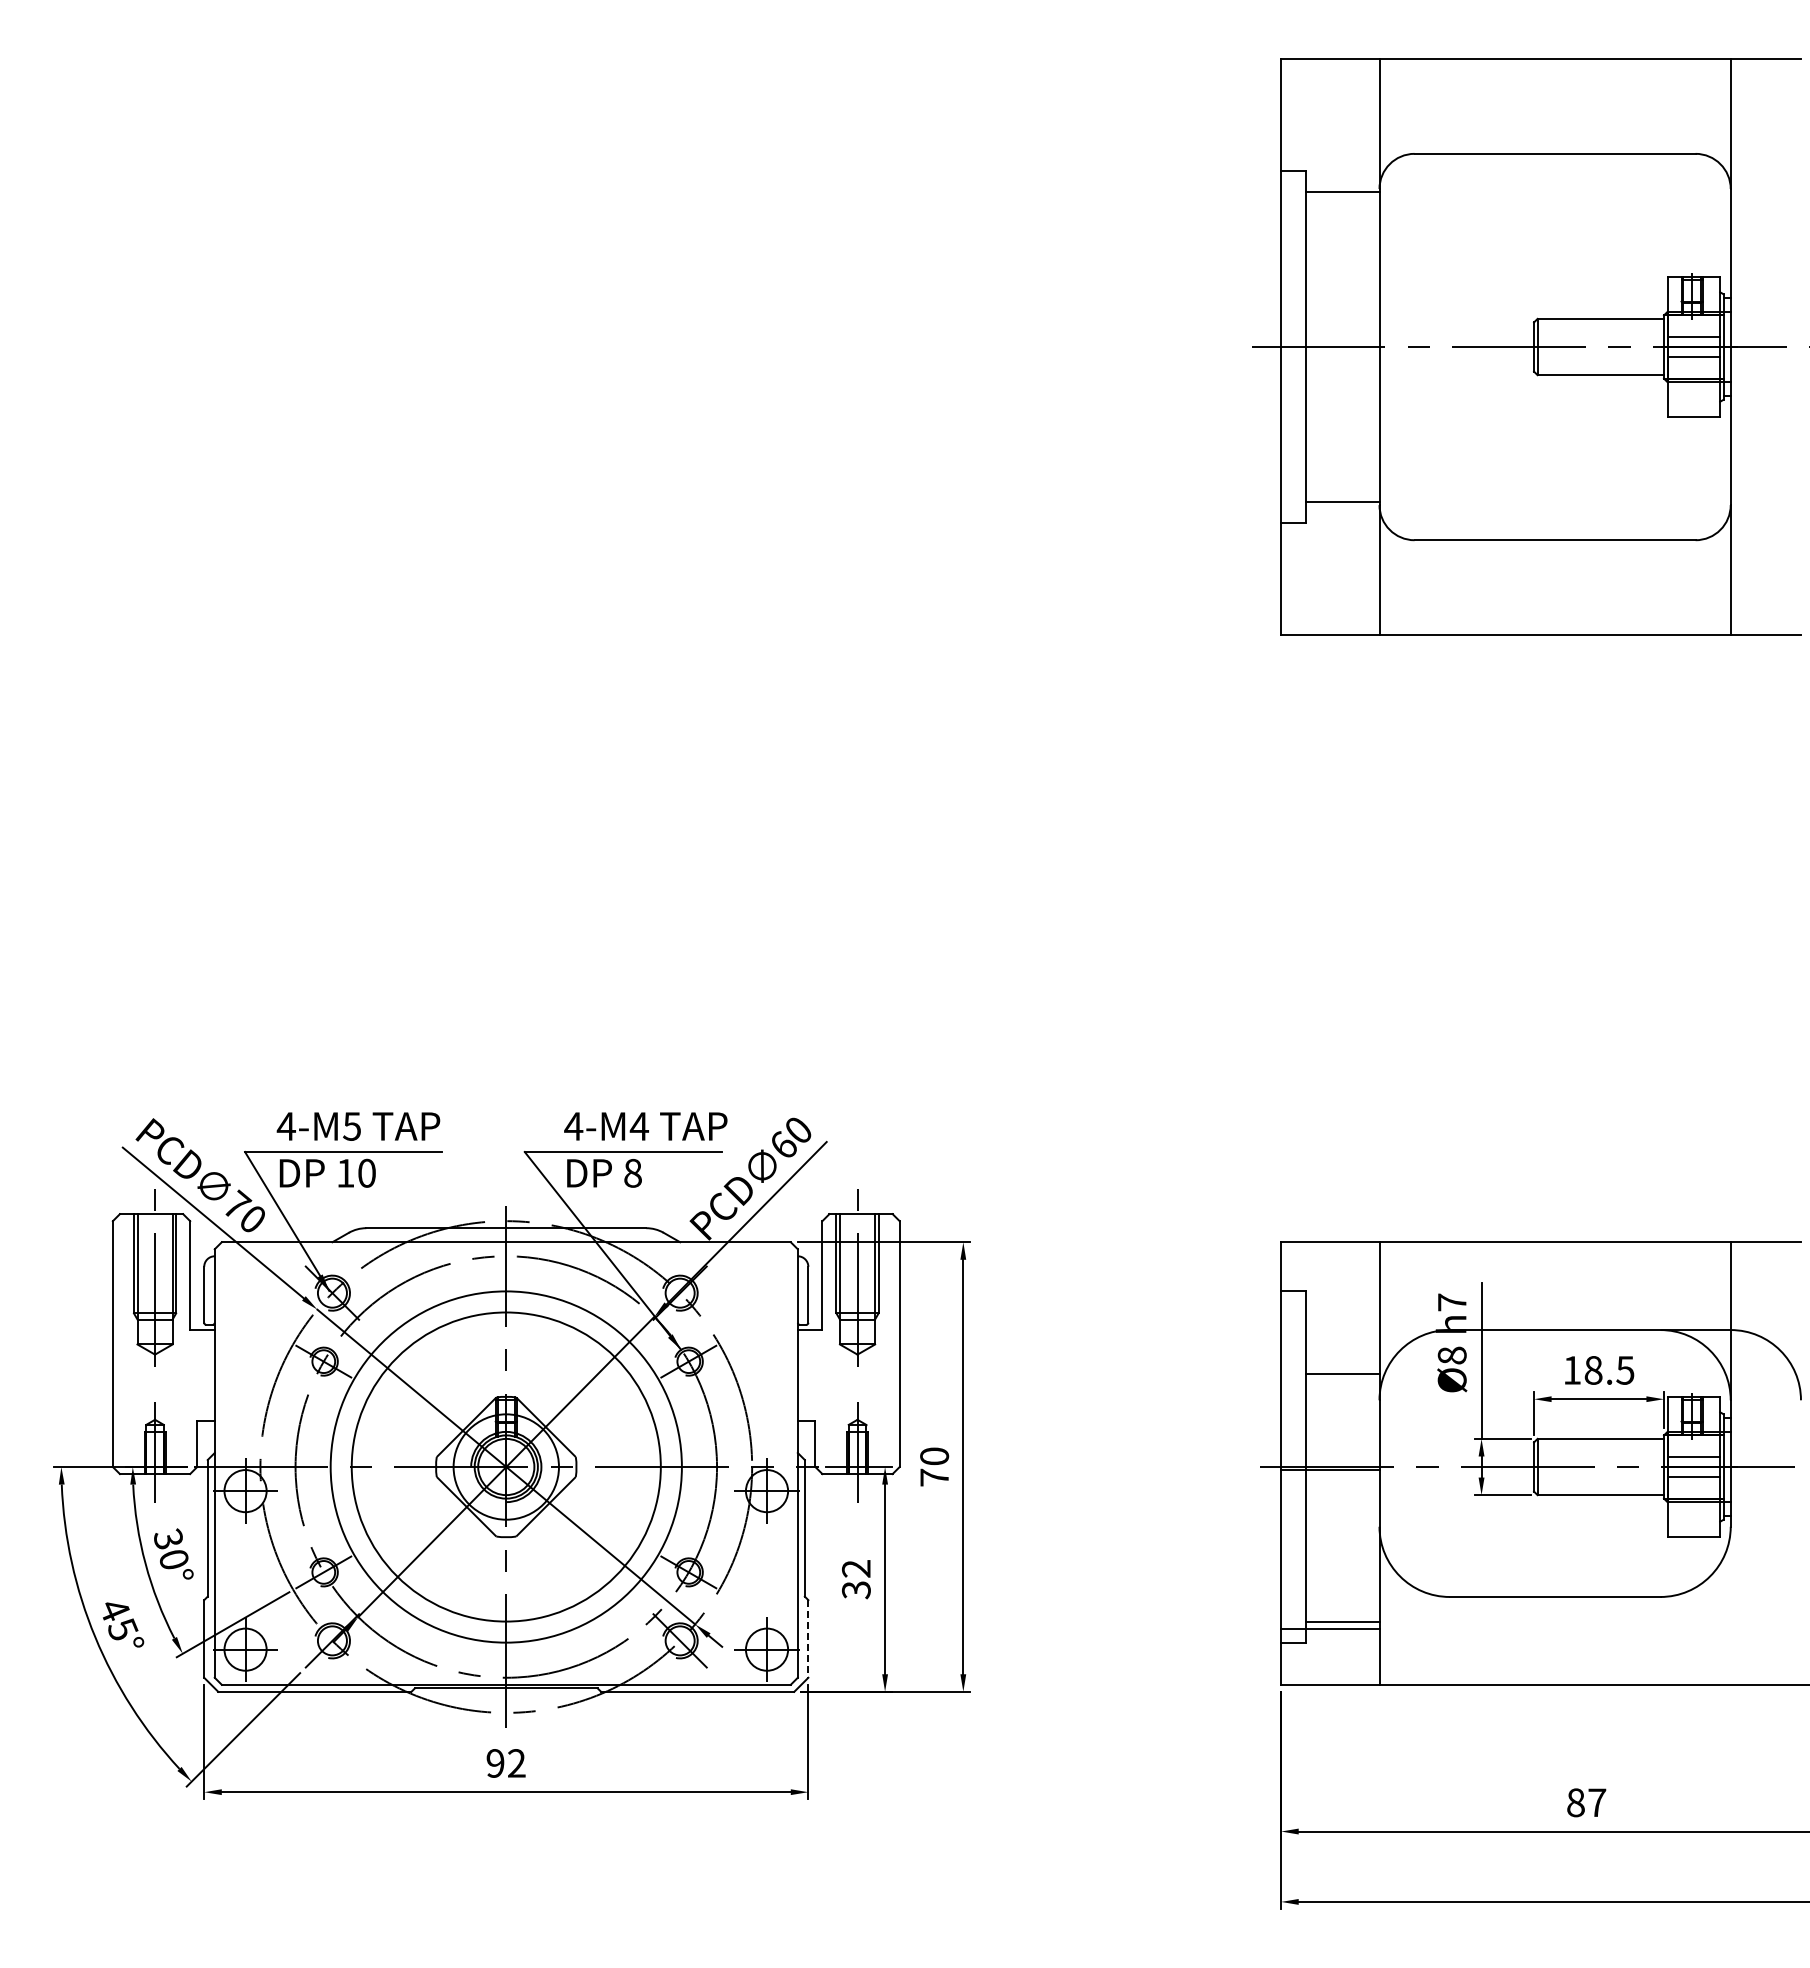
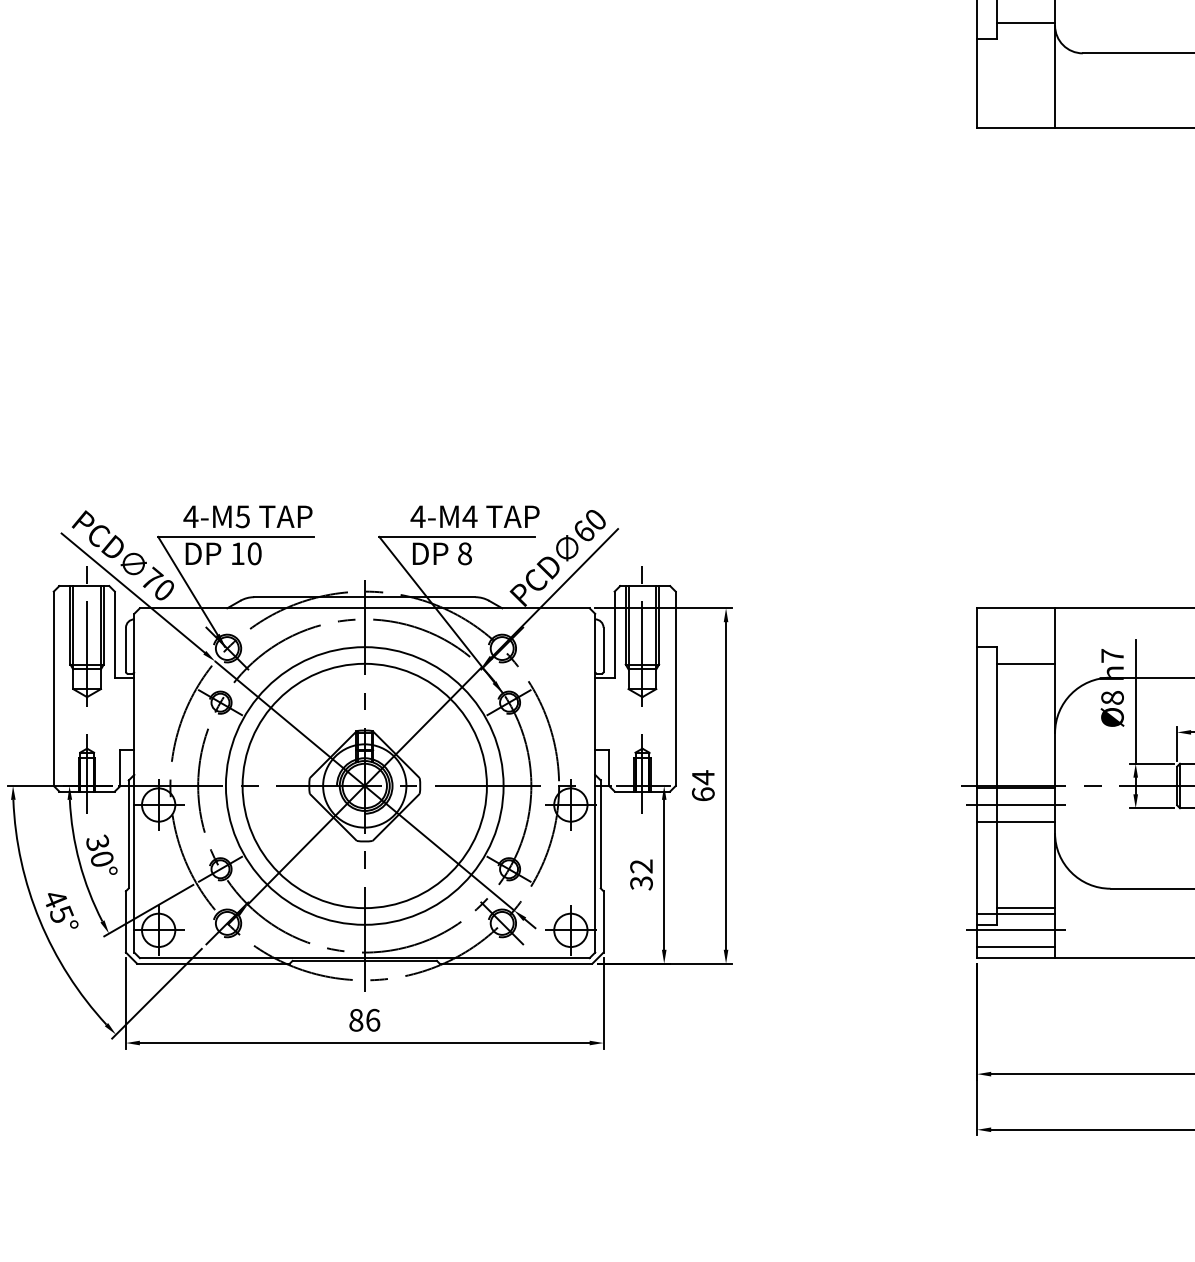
line: (1342, 1374) -> (1025, 663), moved
text: (934, 1466) -> (703, 785), 70 -> 64
line: (1330, 1491) -> (1016, 805), added
line: (1330, 1512) -> (1016, 821), added
line: (808, 1638) -> (603, 921), dashed -> solid
line: (1330, 1649) -> (1016, 930), added
line: (1330, 1670) -> (1016, 946), added
text: (505, 1763) -> (364, 1020), 92 -> 86

